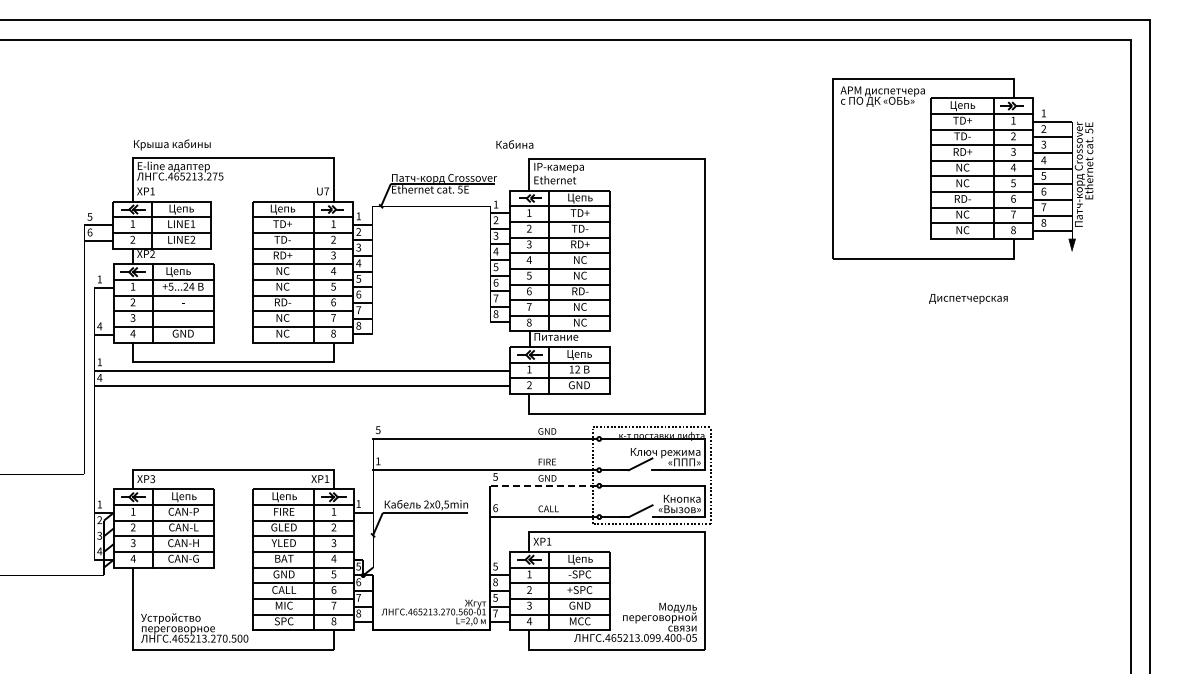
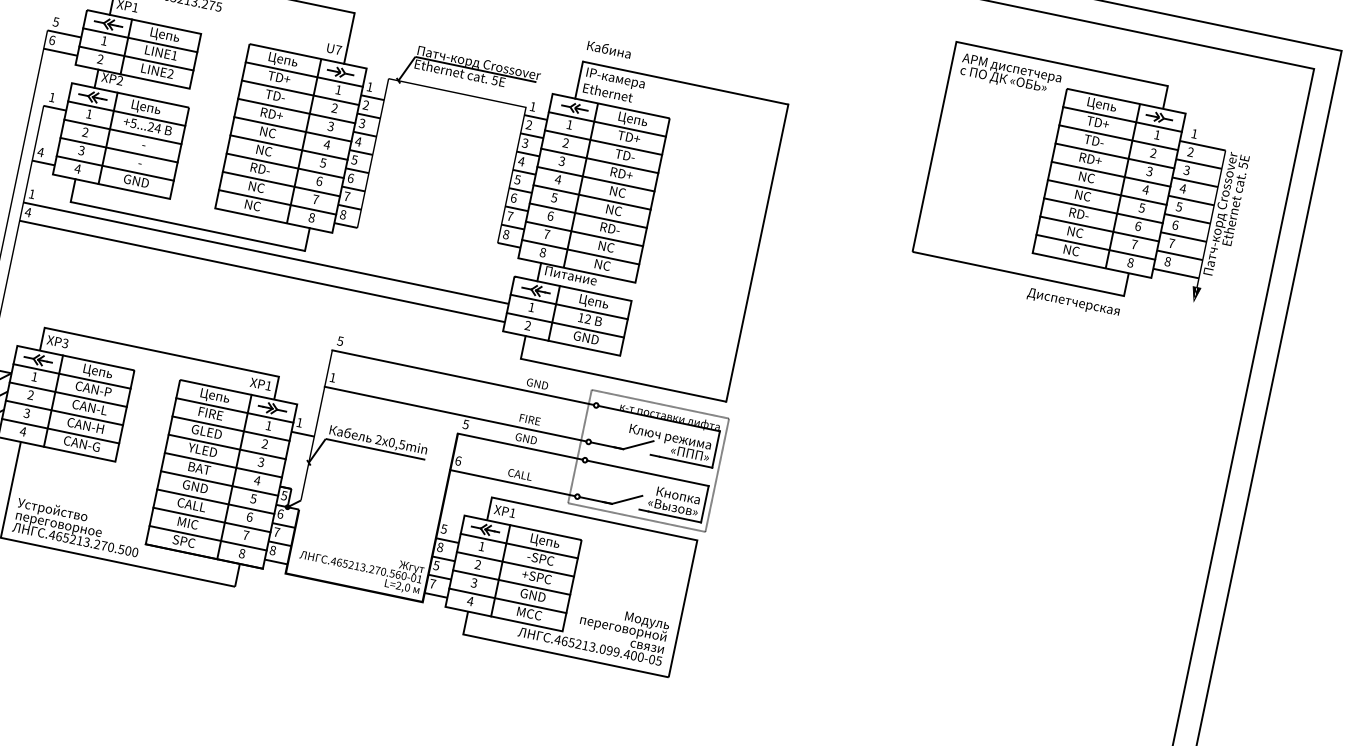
text: (514, 144) -> (608, 49), moved
text: (968, 298) -> (1073, 302), moved
line: (543, 485) -> (519, 446), dashed -> solid

